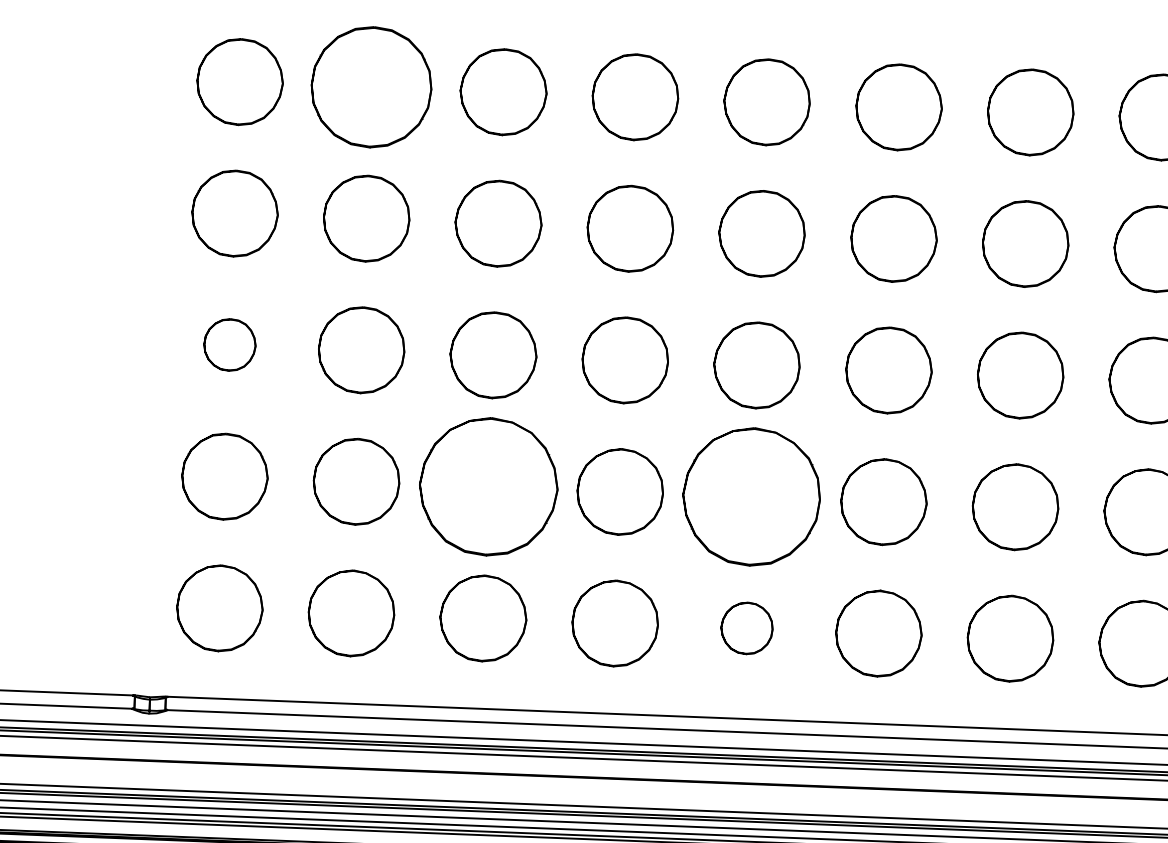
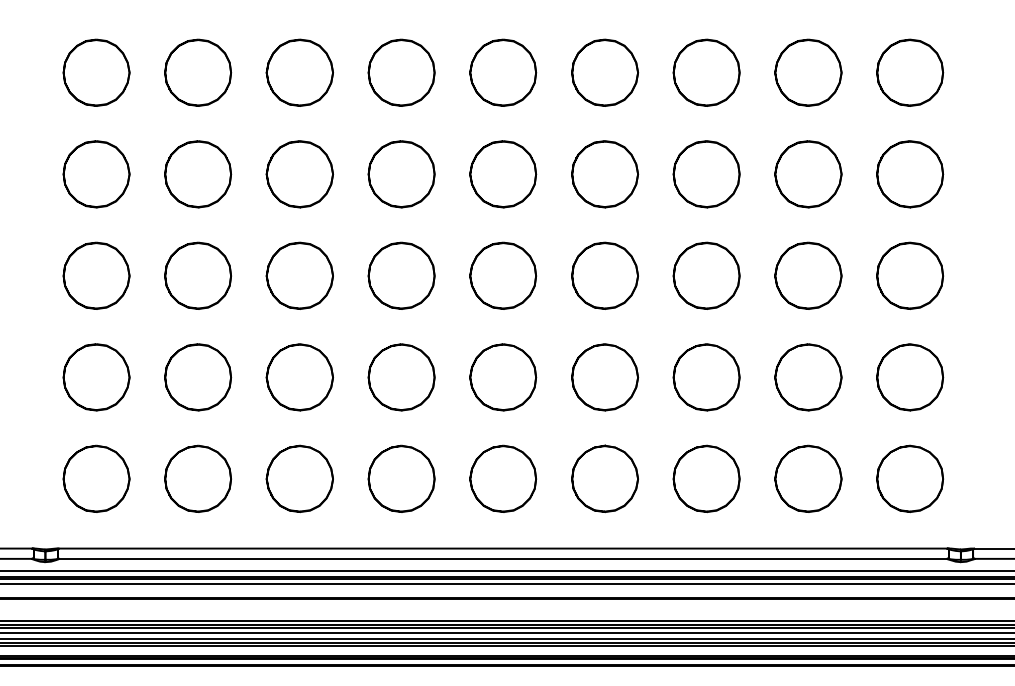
part: (372, 86) -> (198, 72), size x0.71
part: (229, 344) -> (96, 275), size x1.67
part: (487, 487) -> (299, 377), size x0.62
part: (752, 497) -> (503, 377), size x0.62
part: (747, 628) -> (503, 478), size x1.67

